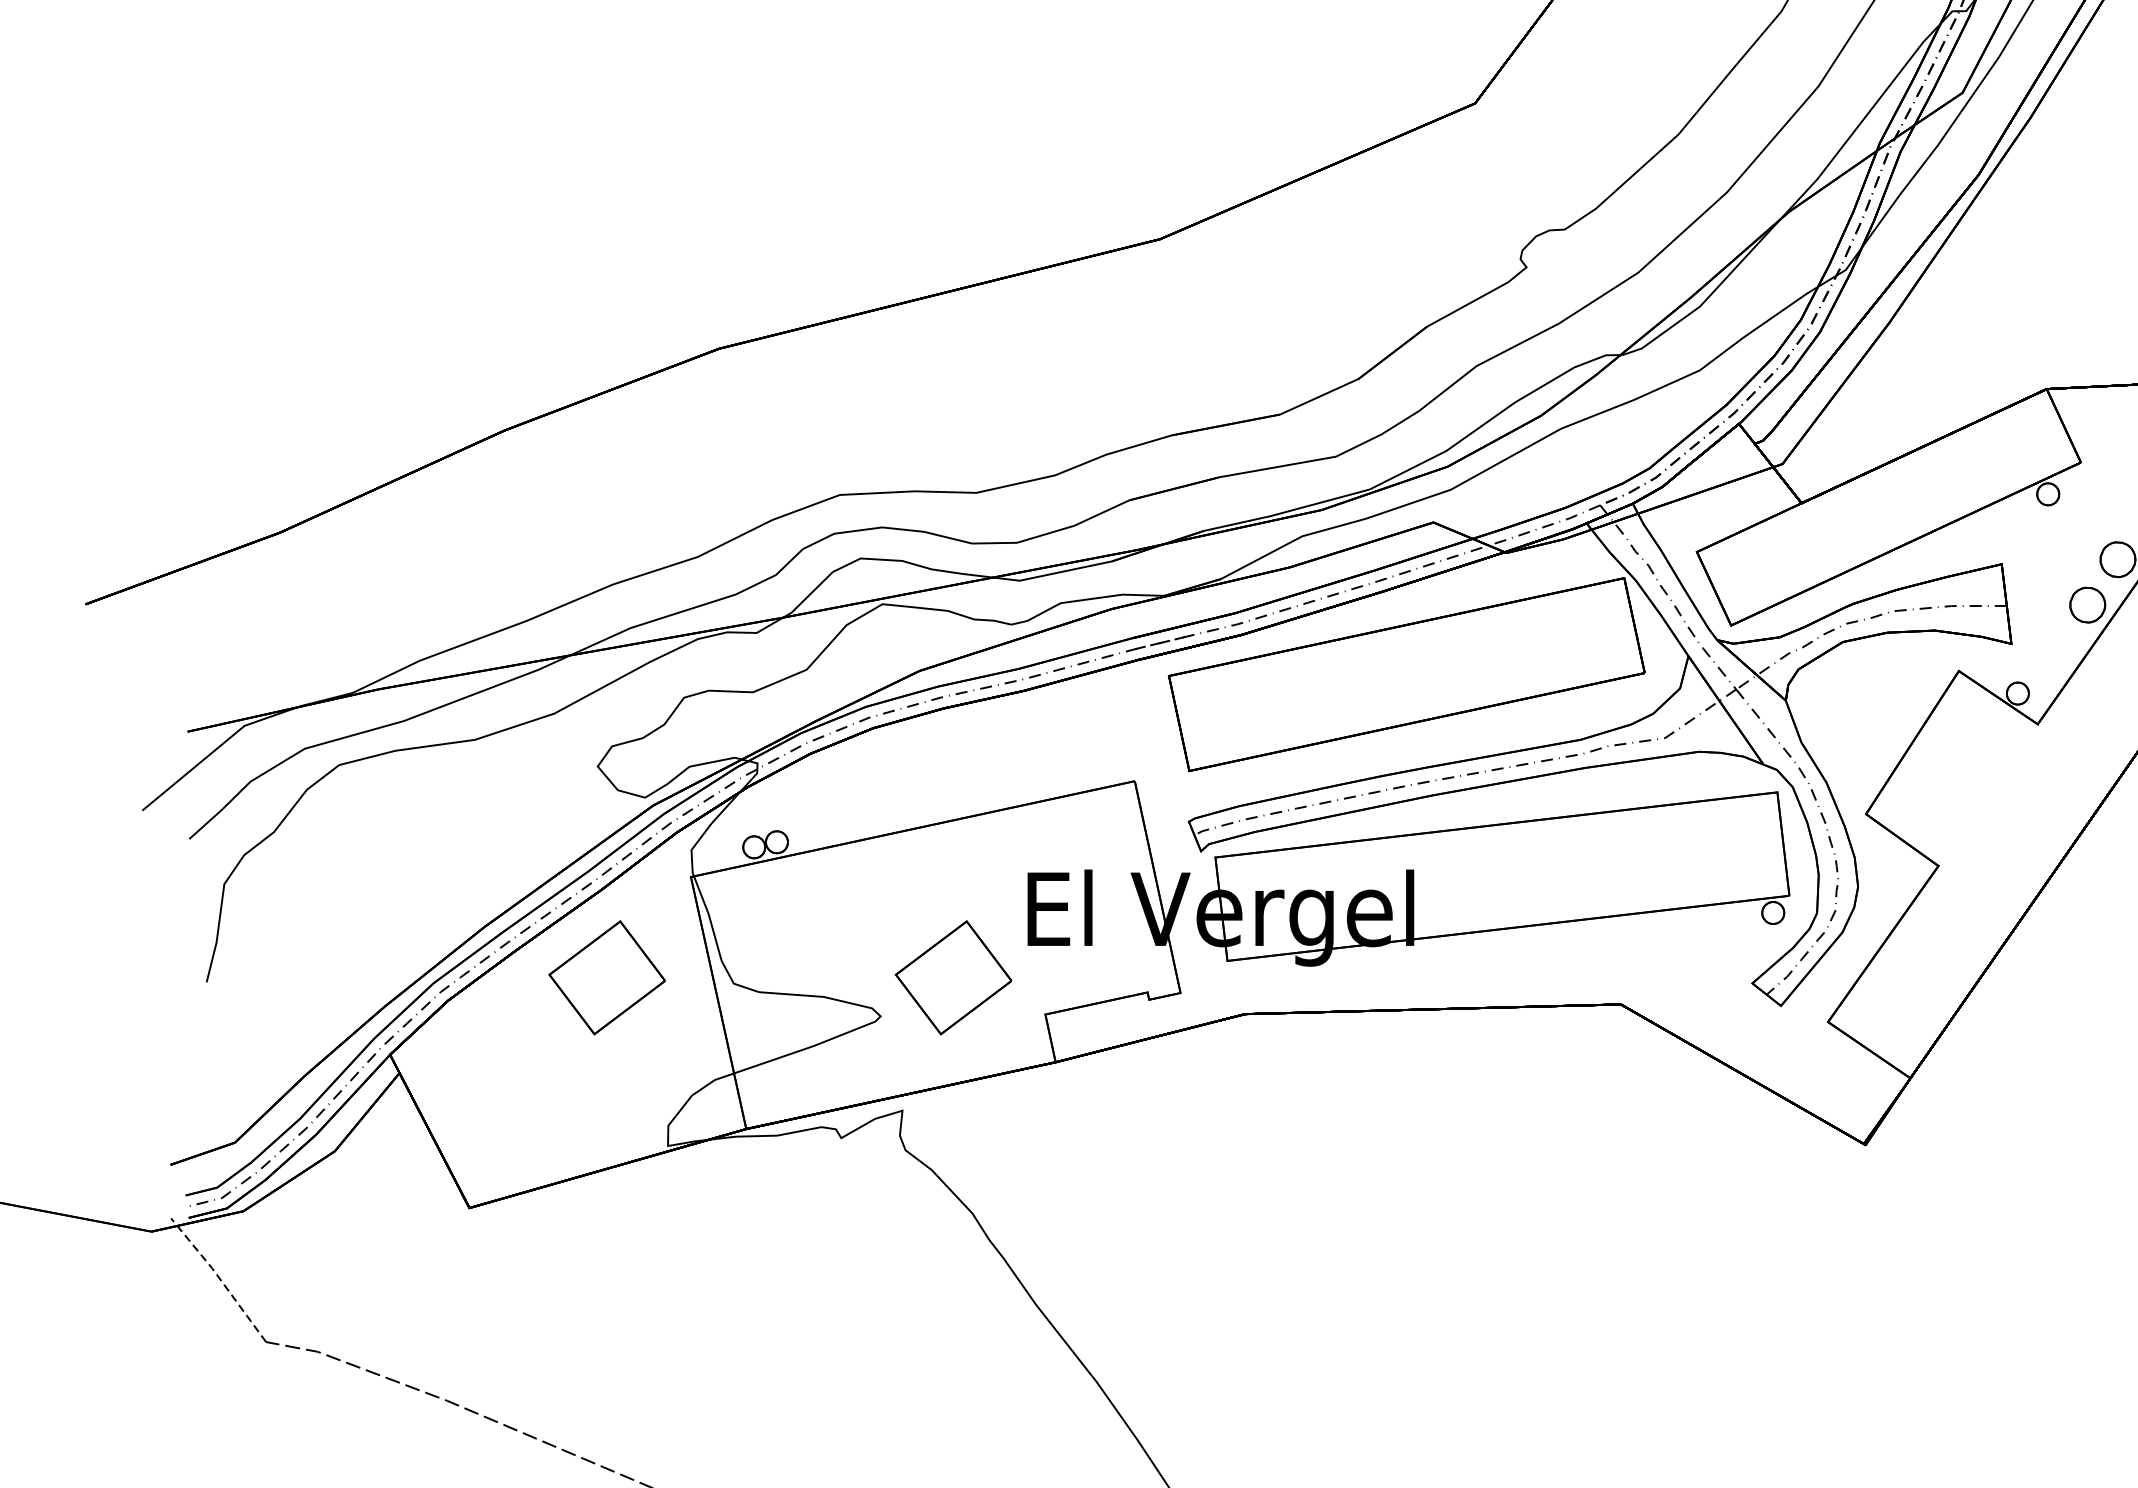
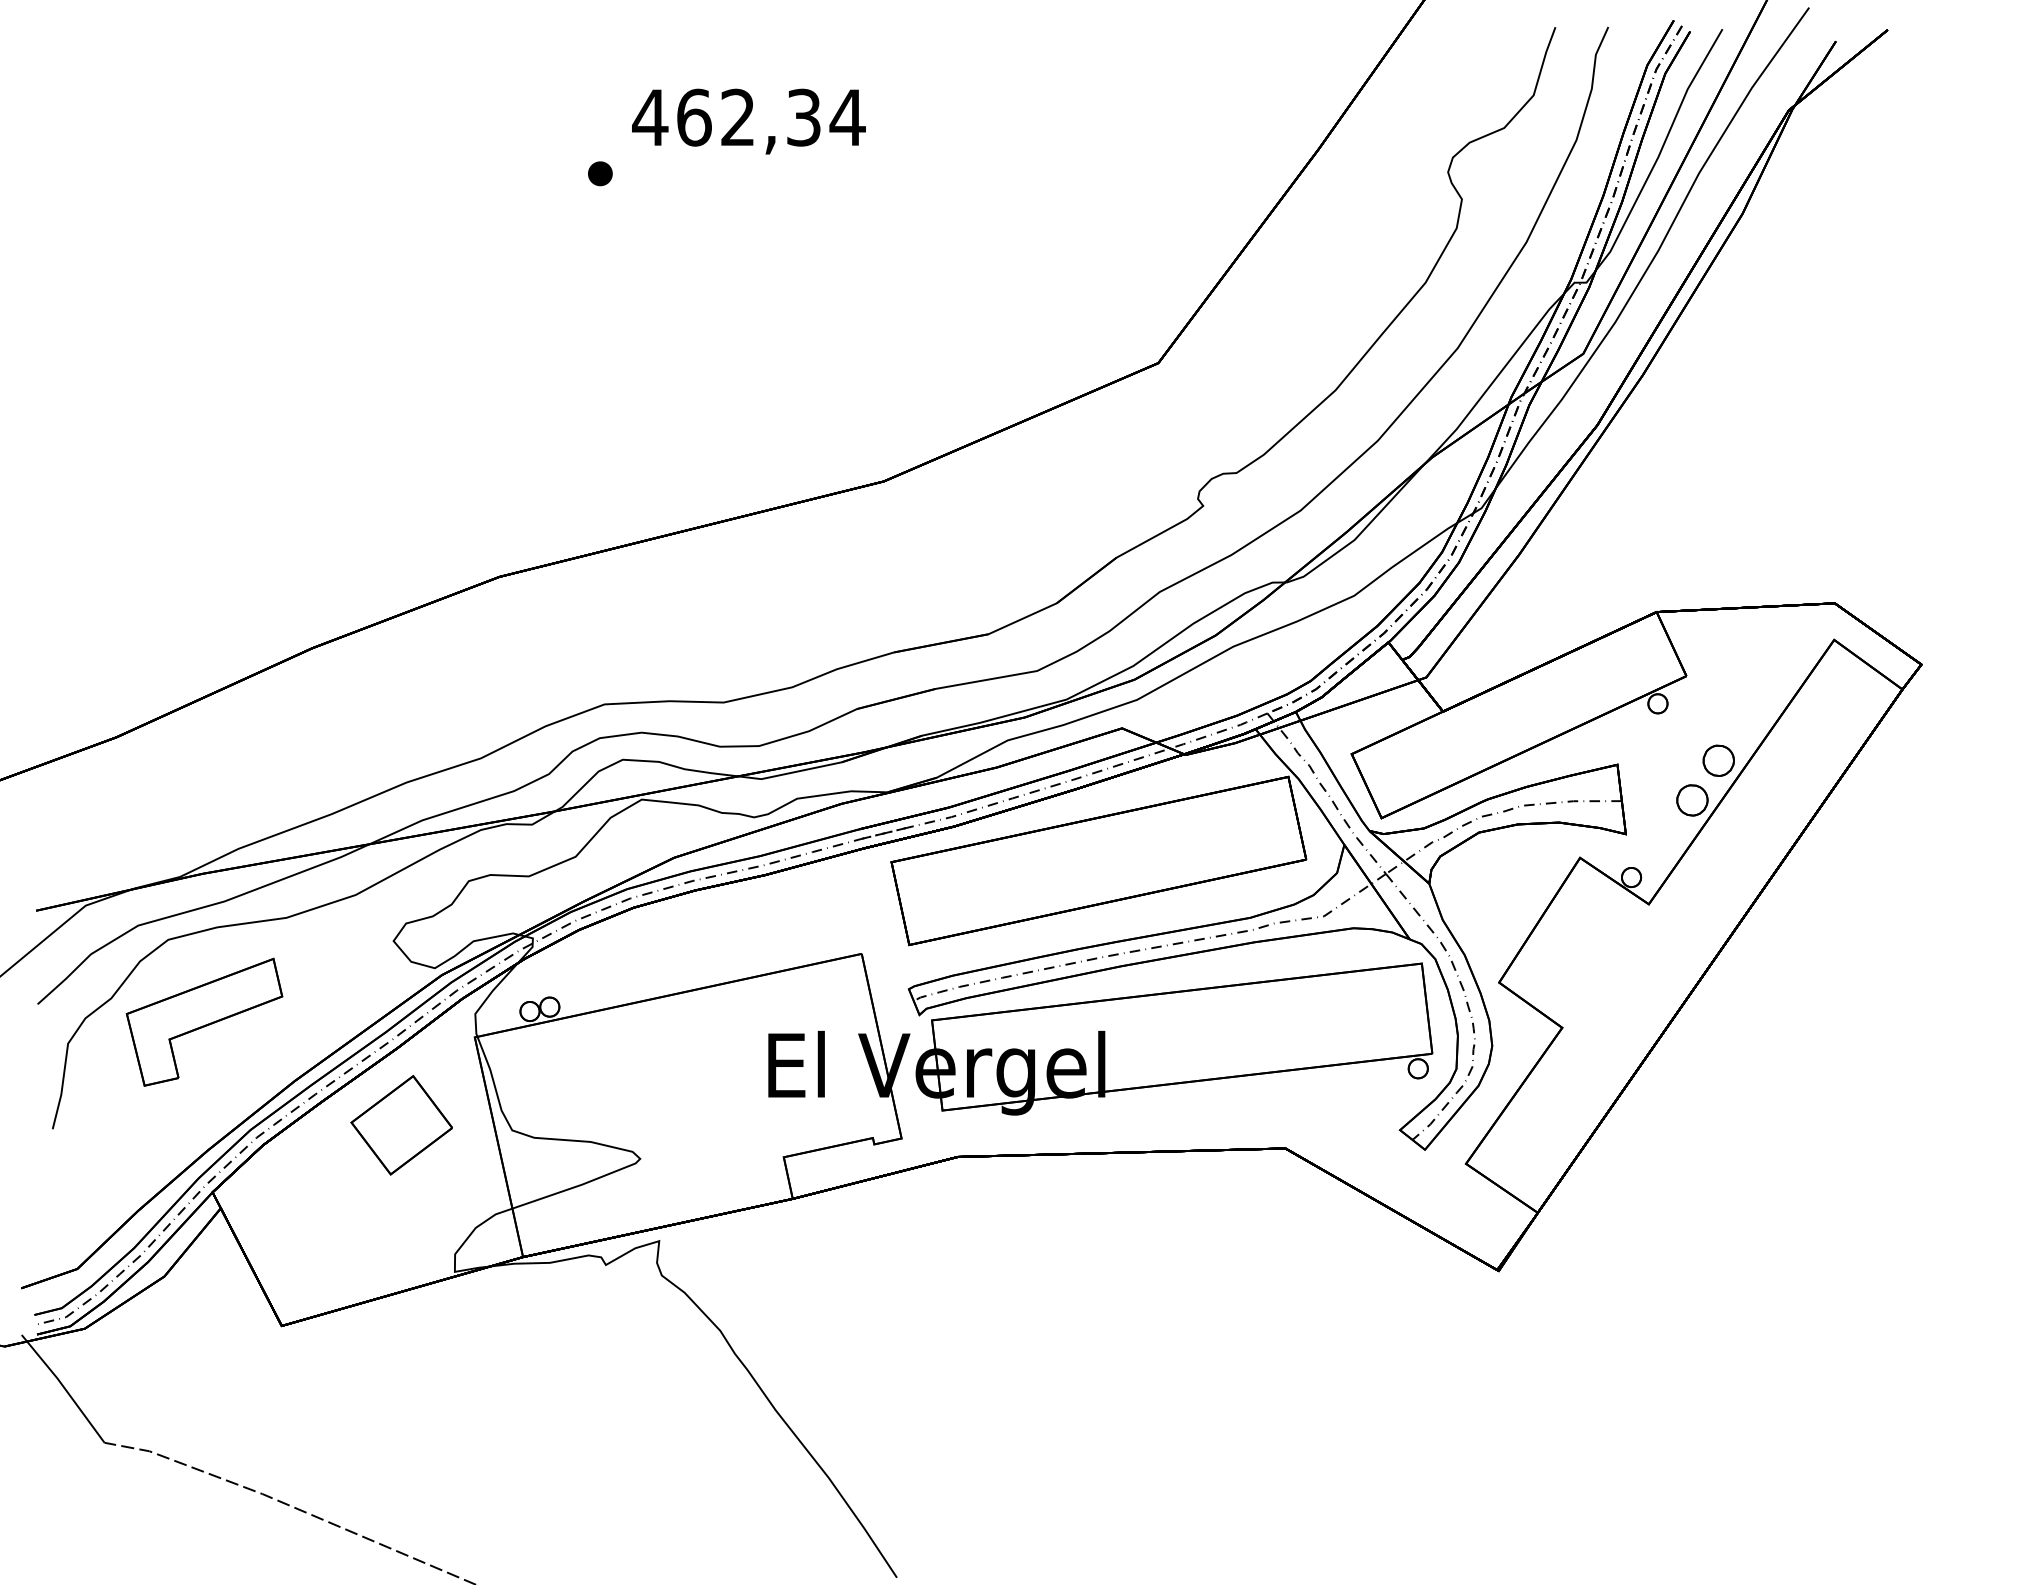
part: (380, 858) -> (204, 1021), added
part: (953, 978) -> (703, 1125), removed
line: (219, 1278) -> (63, 1387), dashed -> solid

